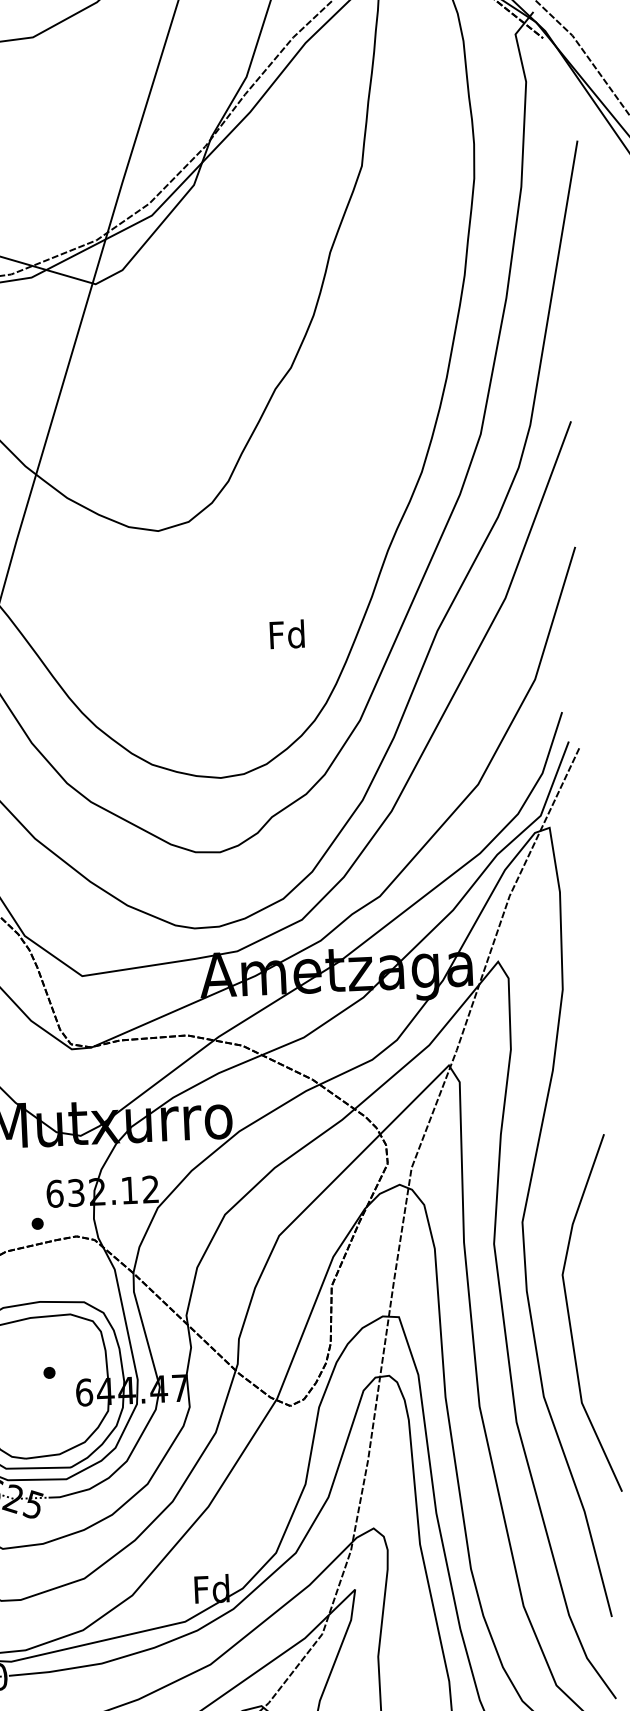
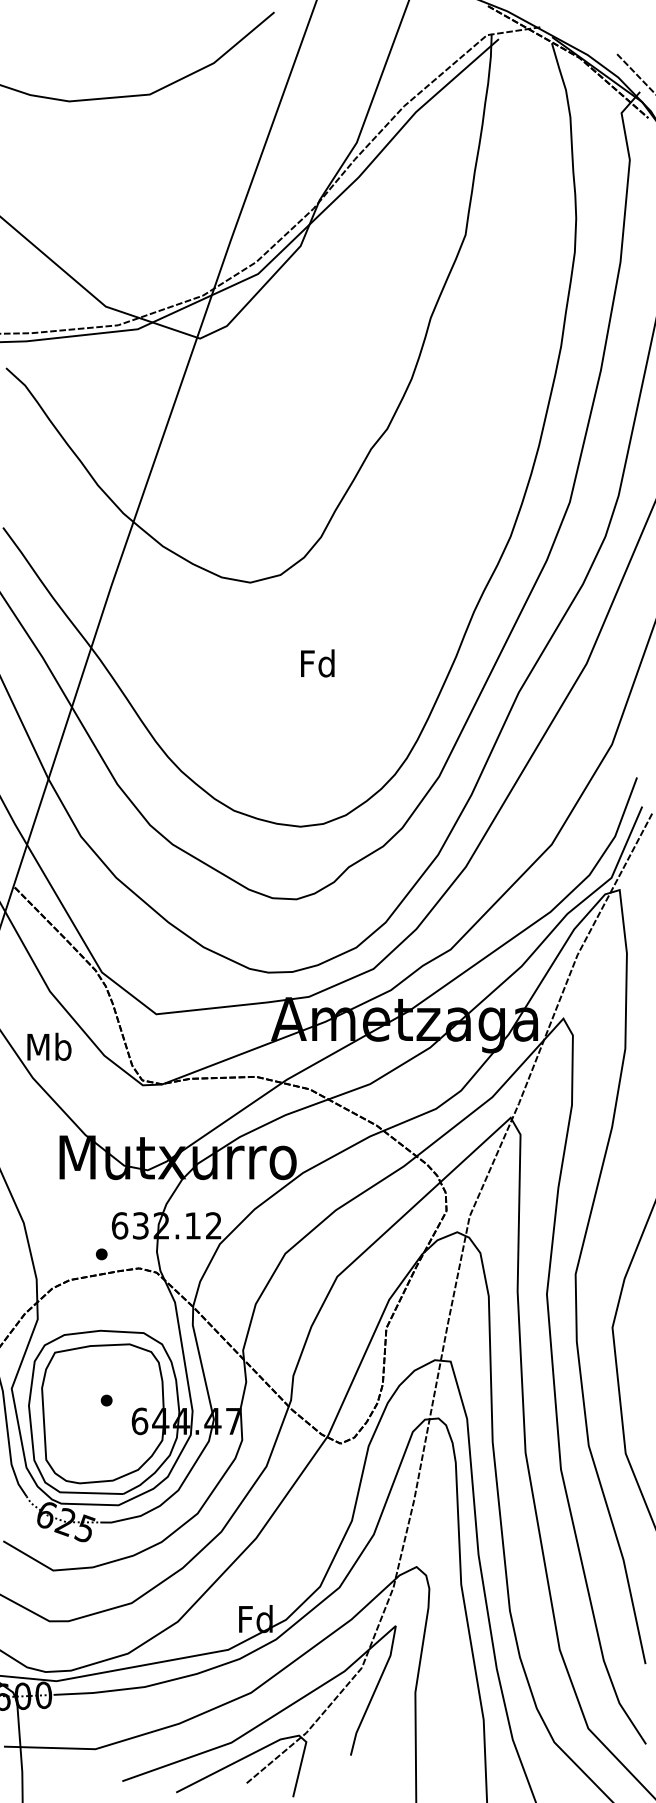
text: (286, 634) -> (317, 663), moved

